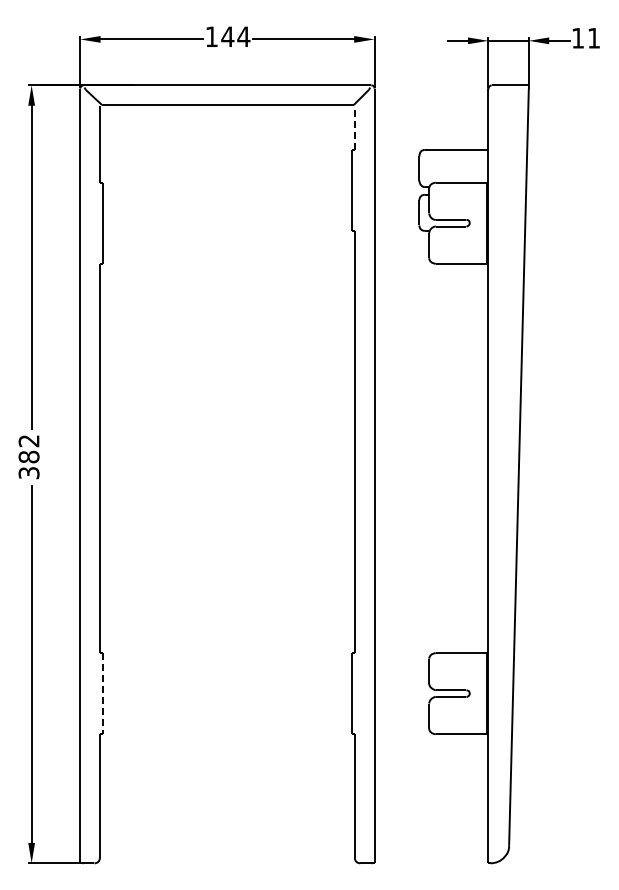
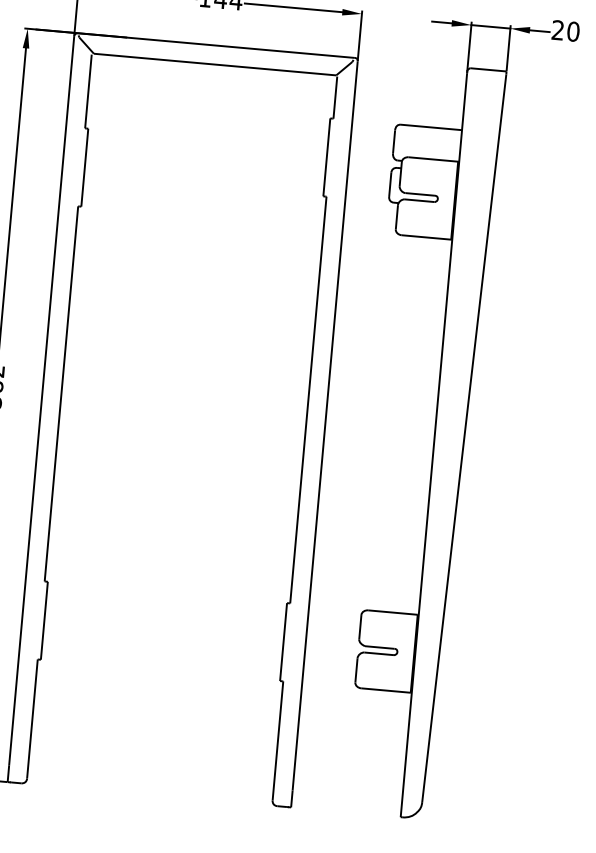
text: (586, 37) -> (566, 30), 11 -> 20
line: (354, 128) -> (334, 98), dashed -> solid
line: (103, 694) -> (44, 621), dashed -> solid

